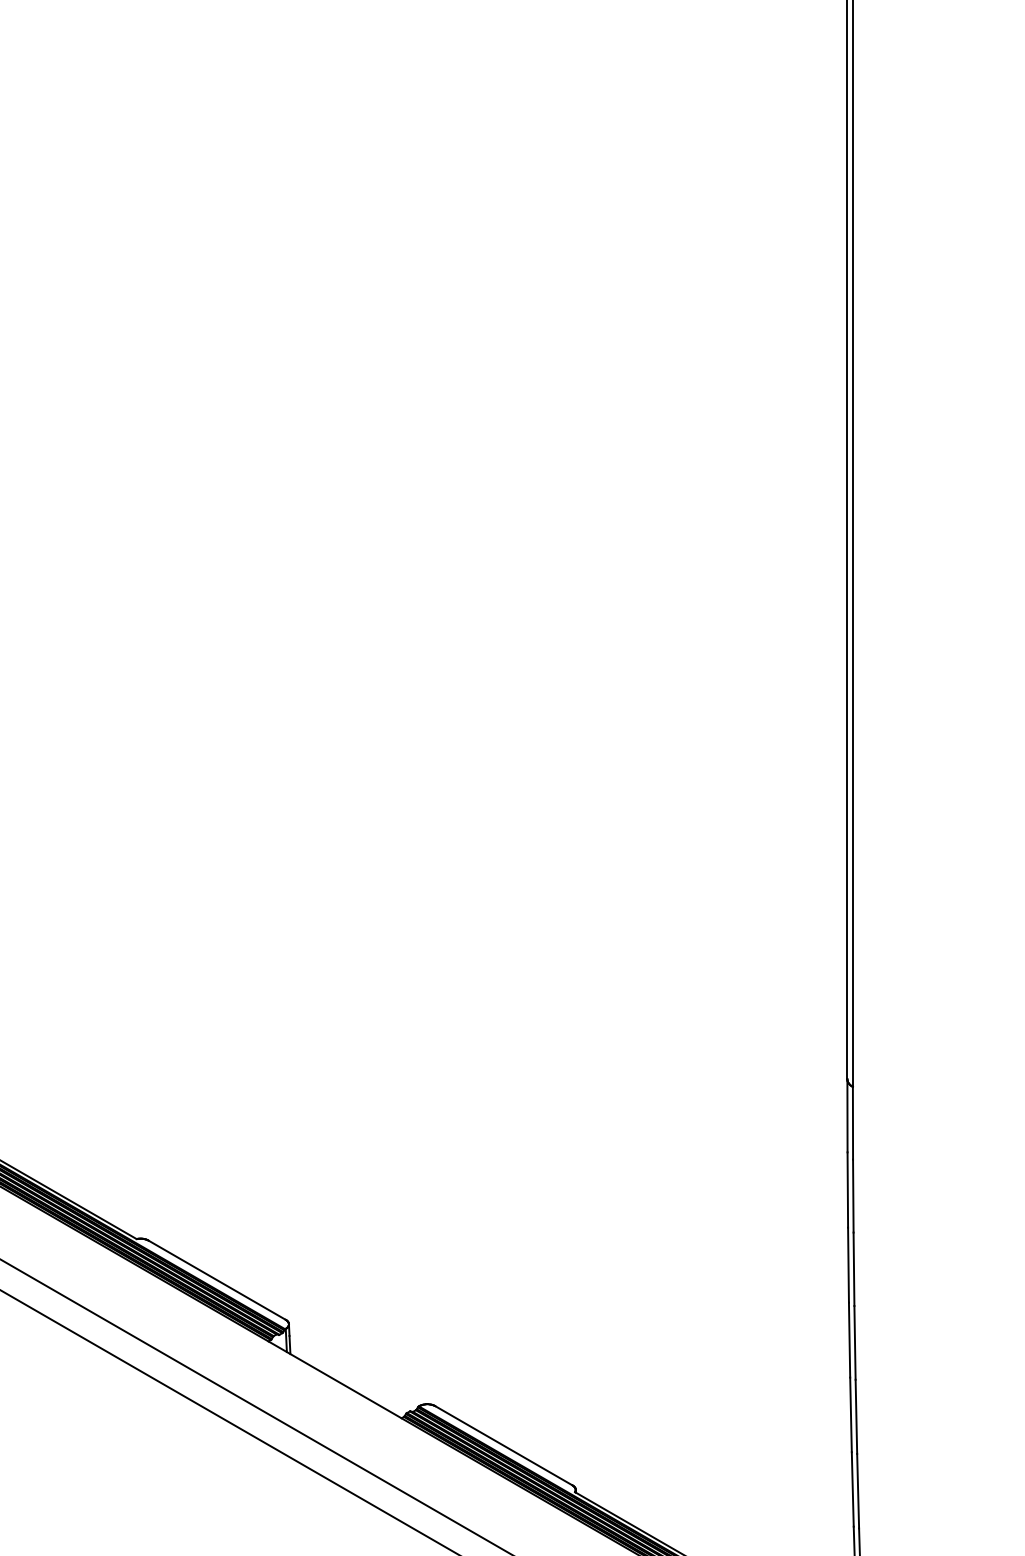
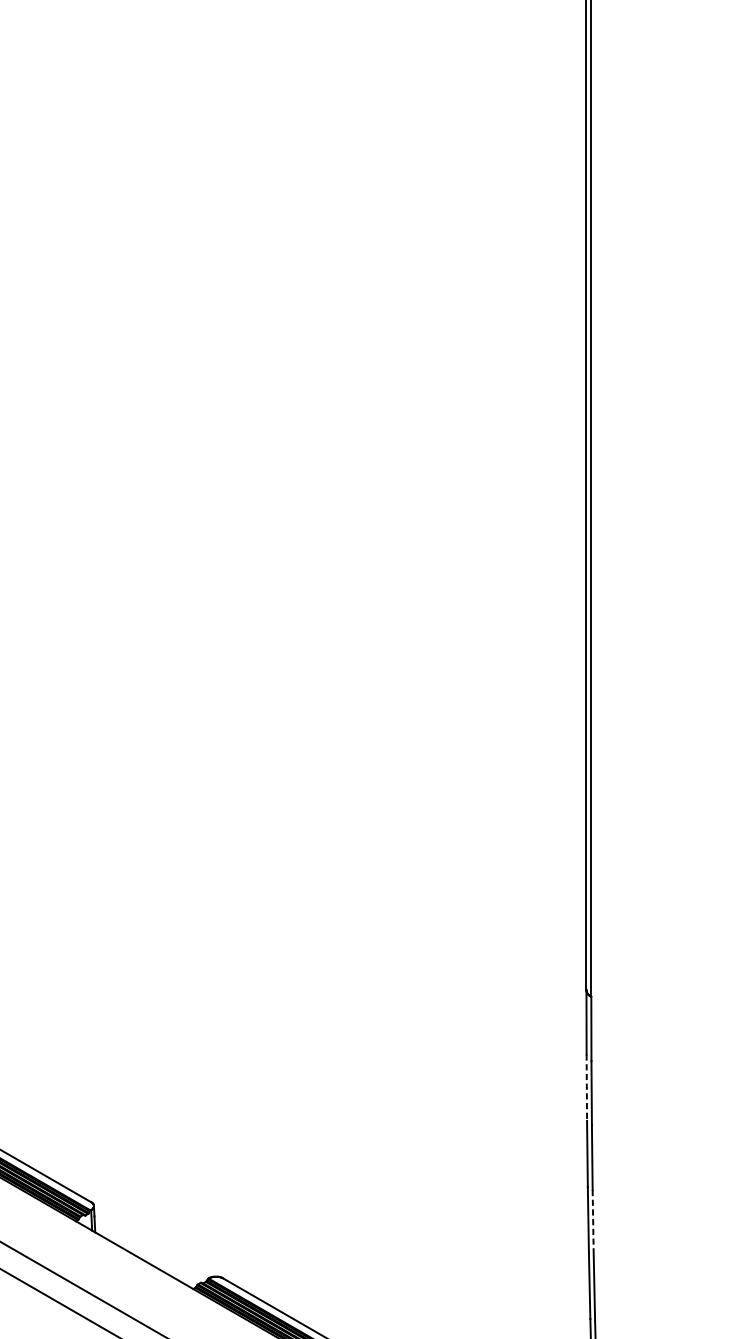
line: (847, 1189) -> (586, 1087), solid -> dashed
line: (855, 1342) -> (593, 1222), solid -> dashed

